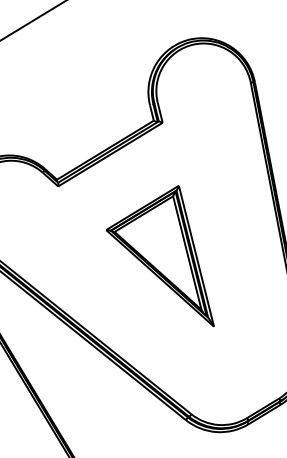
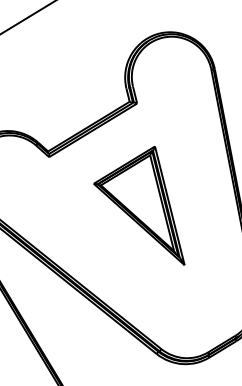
part: (159, 256) -> (138, 206), moved

